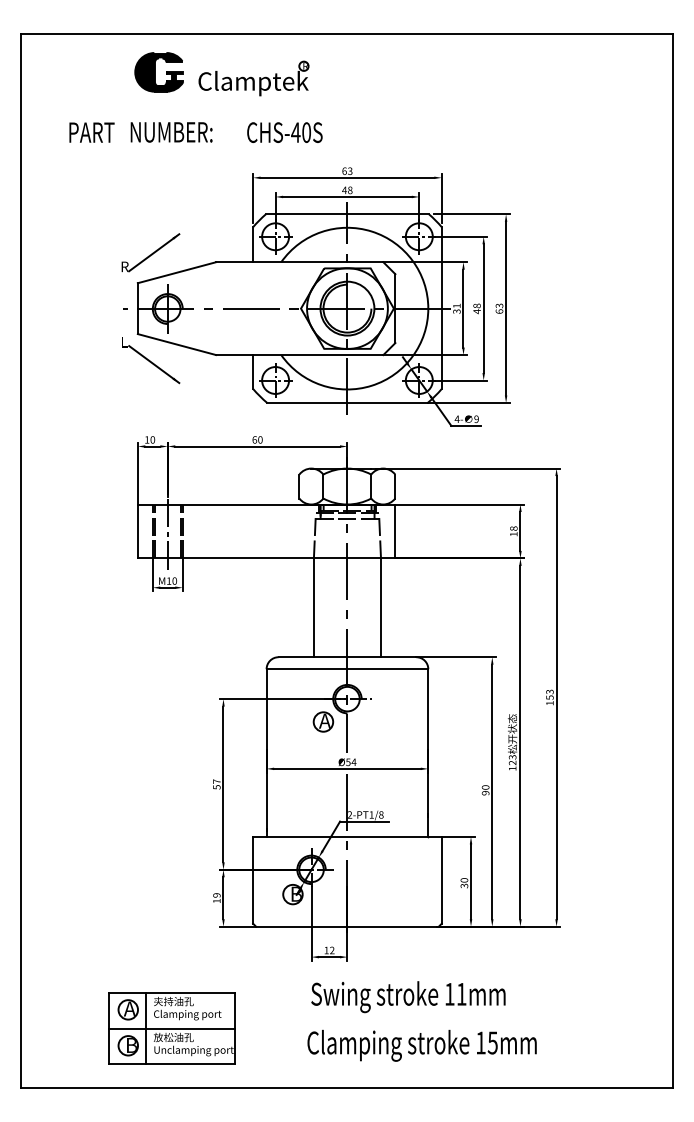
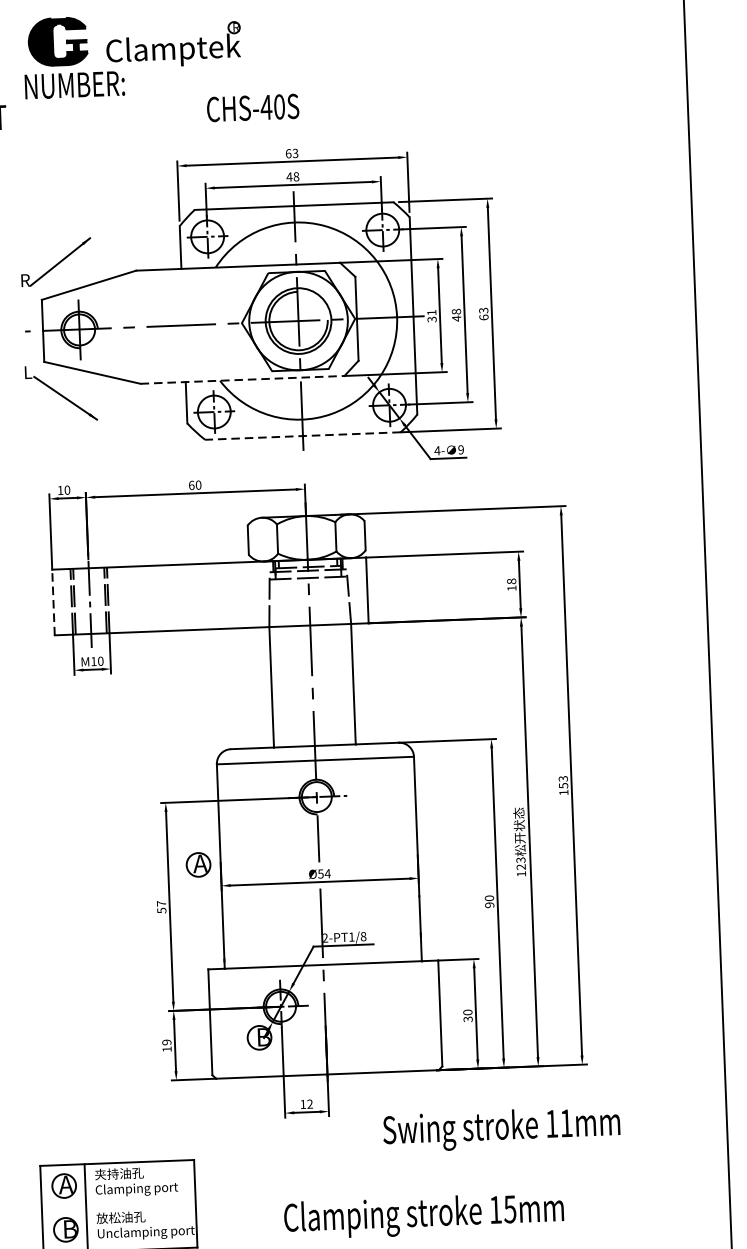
text: (171, 132) -> (74, 85), moved
text: (284, 132) -> (252, 107), moved
line: (299, 355) -> (242, 380), solid -> dashed
line: (346, 402) -> (301, 435), solid -> dashed
line: (137, 531) -> (53, 602), solid -> dashed
part: (323, 721) -> (198, 864), moved
text: (408, 997) -> (501, 1129), moved
line: (172, 1028) -> (118, 1206), removed

